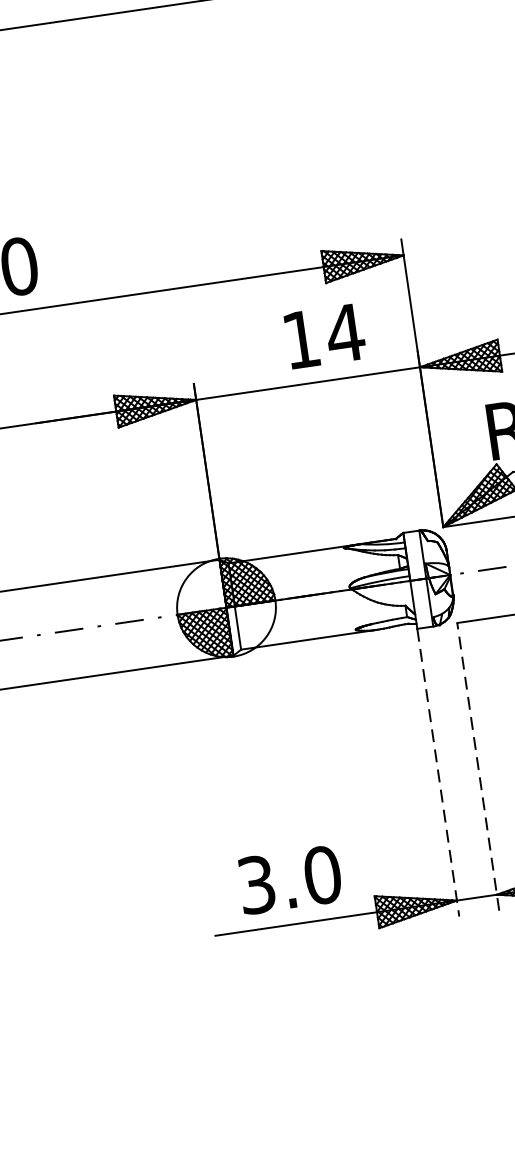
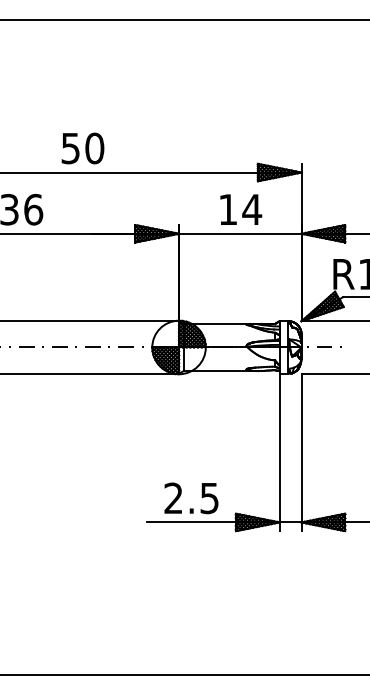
text: (325, 335) -> (241, 209), moved
line: (478, 766) -> (301, 452), dashed -> solid
line: (438, 772) -> (279, 452), dashed -> solid
text: (289, 880) -> (191, 498), 3.0 -> 2.5

